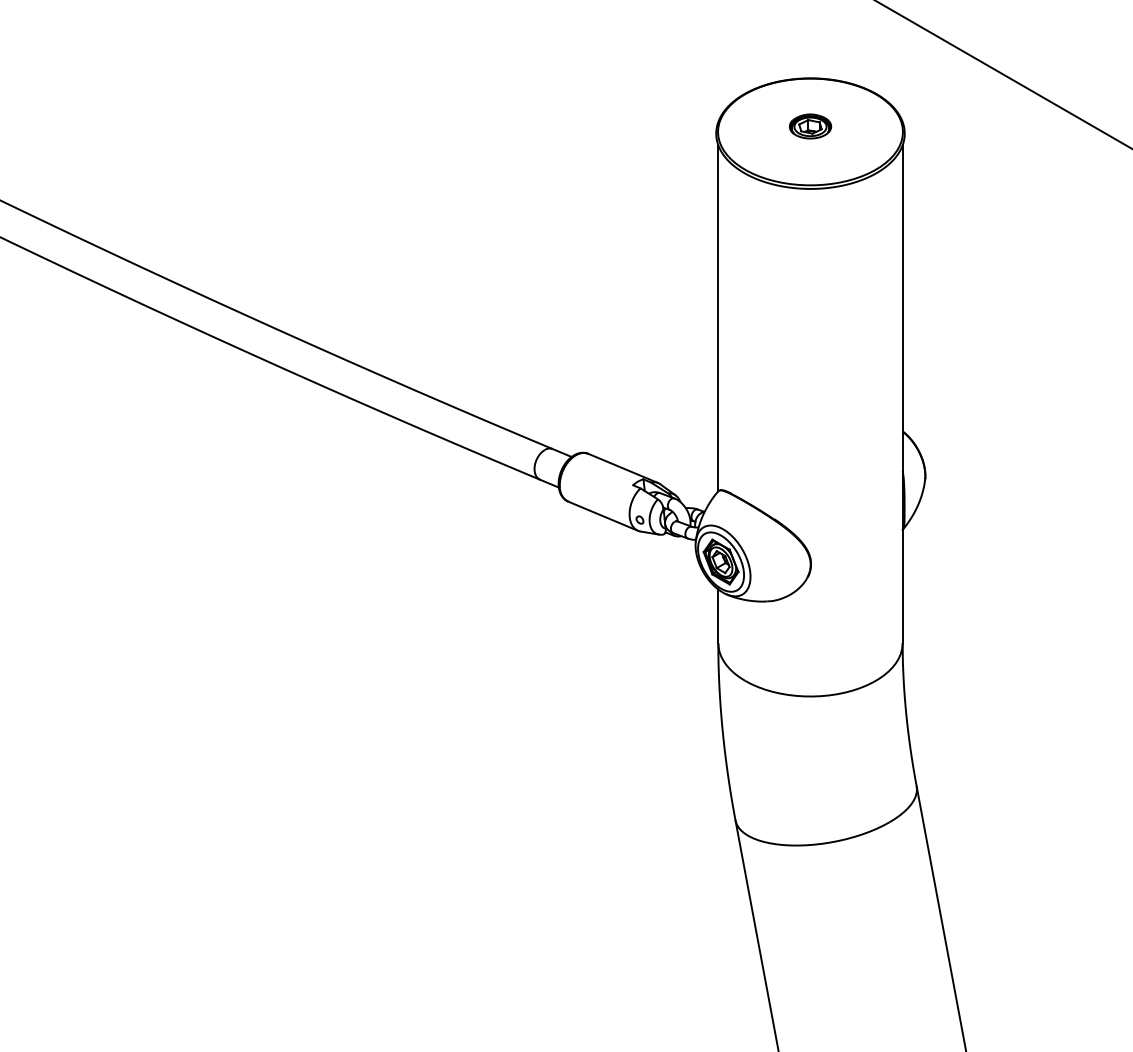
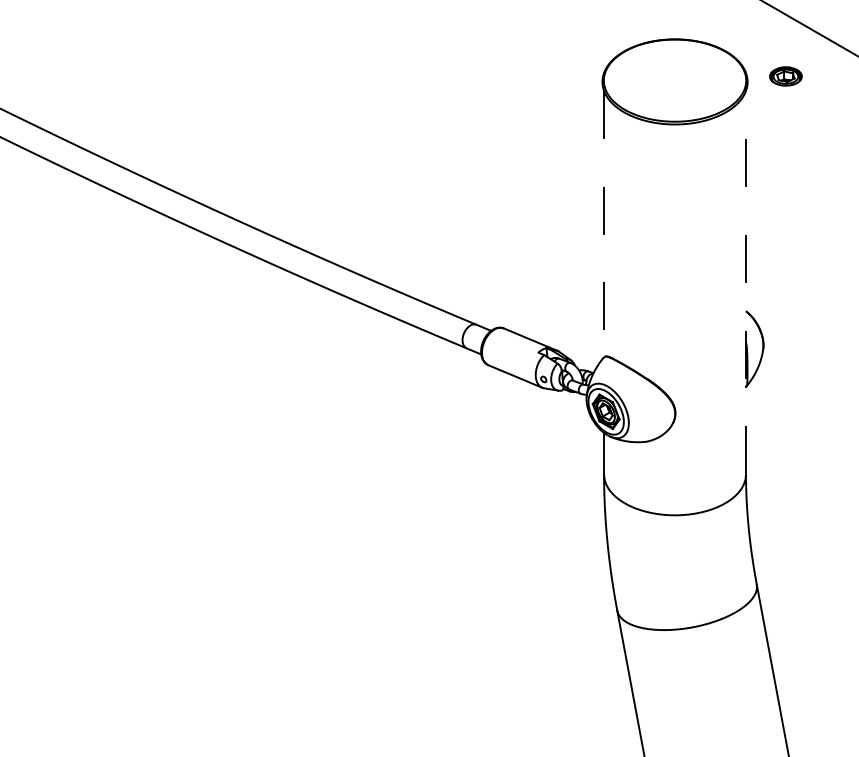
part: (810, 126) -> (785, 76), moved
line: (718, 318) -> (604, 224), solid -> dashed
line: (902, 393) -> (745, 282), solid -> dashed

